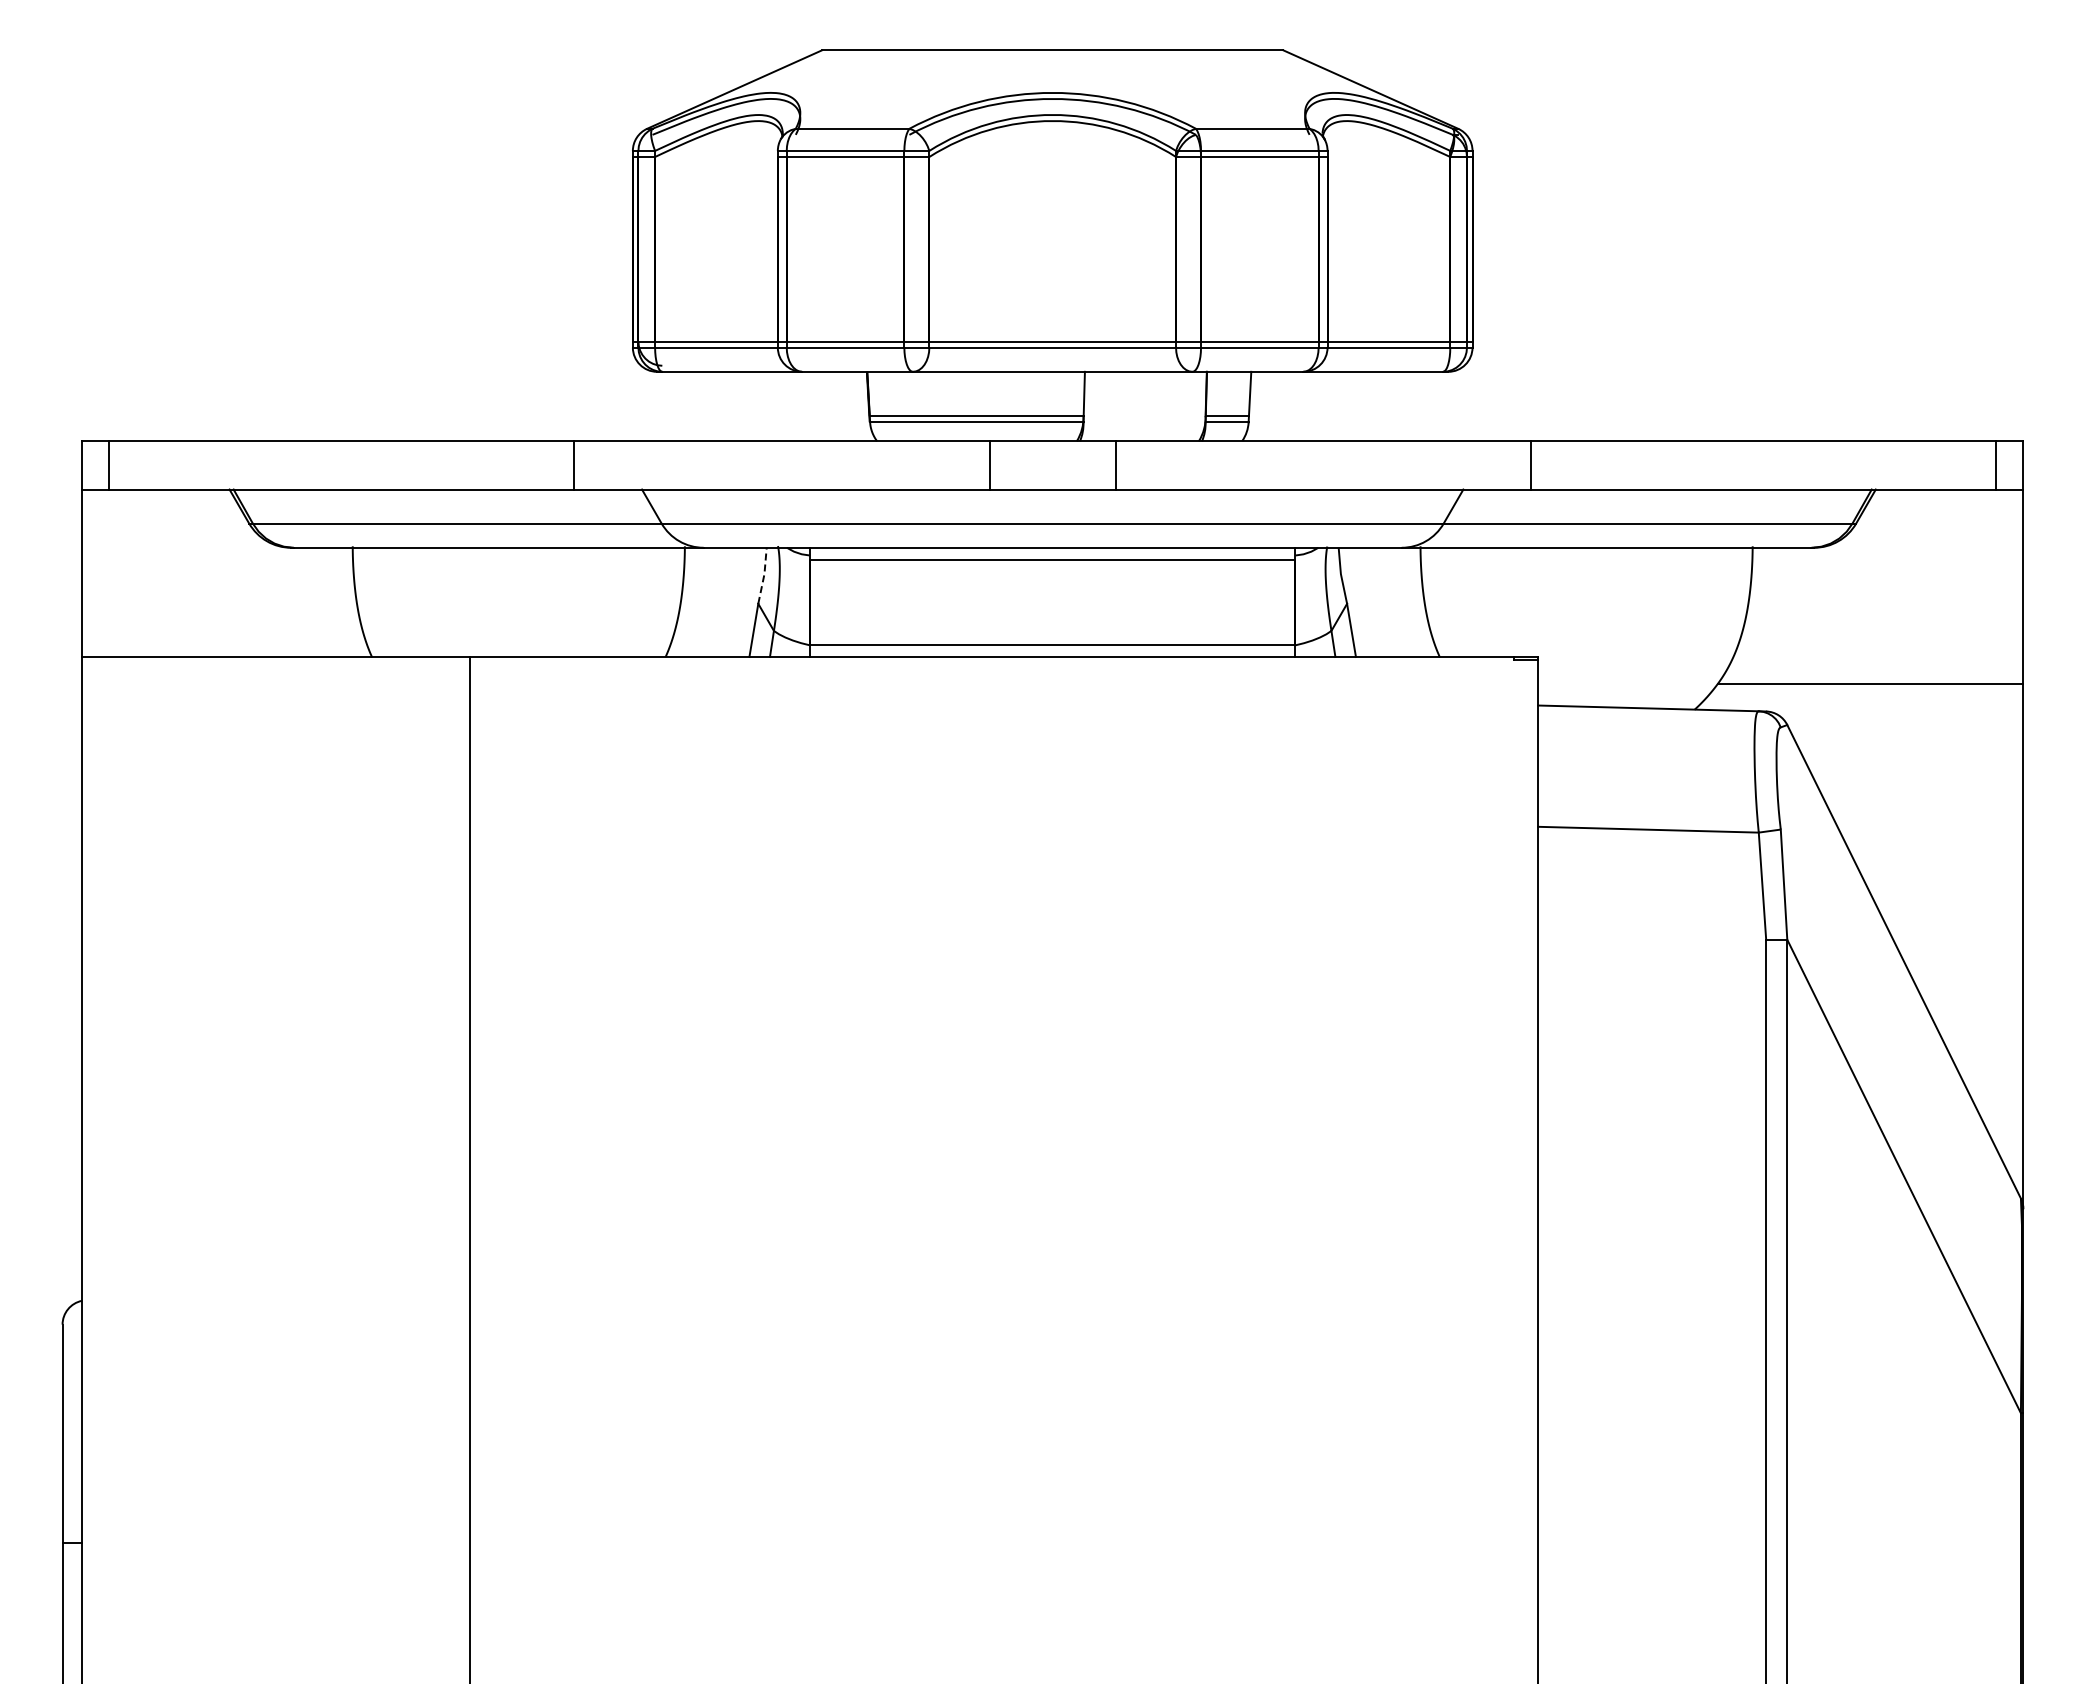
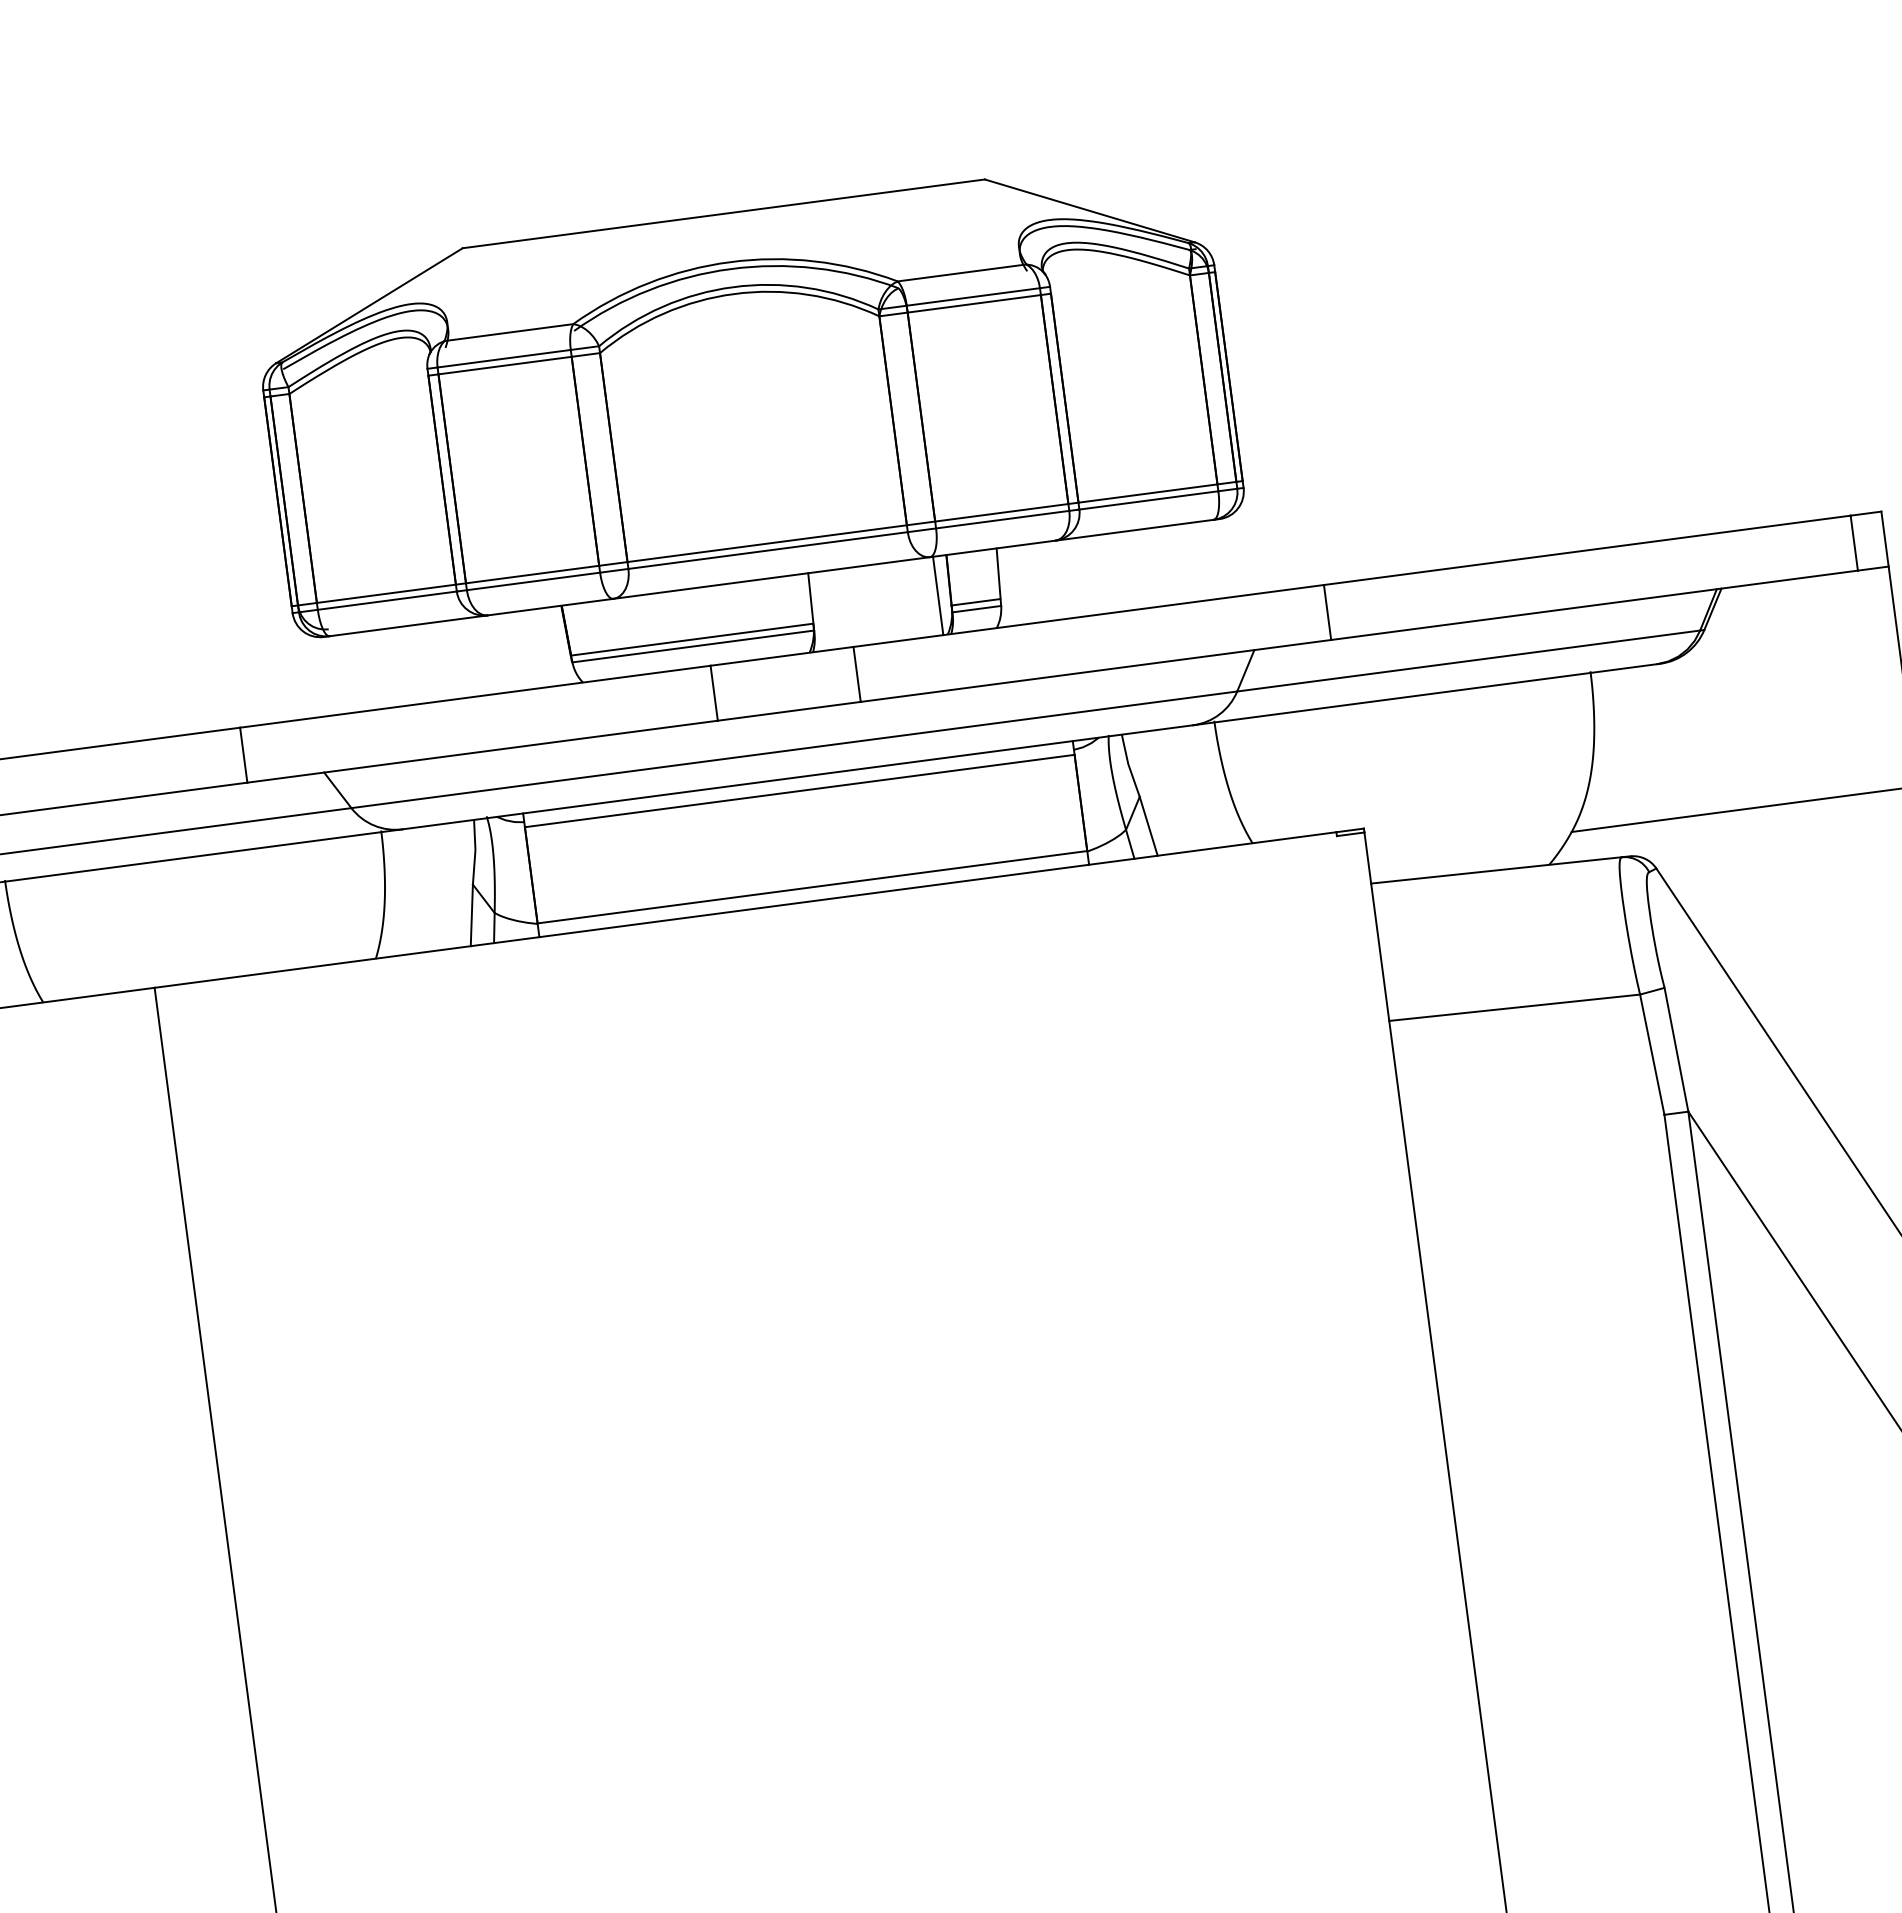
line: (1195, 406) -> (938, 595), added
line: (764, 575) -> (475, 851), dashed -> solid

